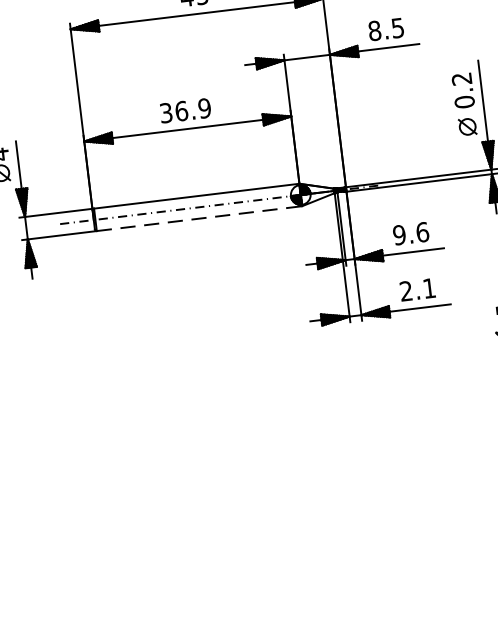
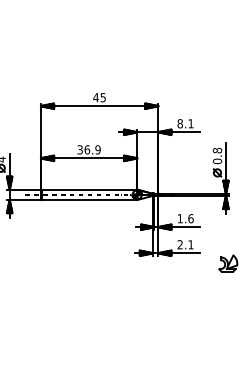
text: (396, 27) -> (190, 123), 8.5 -> 8.1
text: (461, 78) -> (217, 150), 0.2 -> 0.8
line: (199, 219) -> (89, 200), dashed -> solid
text: (397, 234) -> (179, 218), 9.6 -> 1.6

